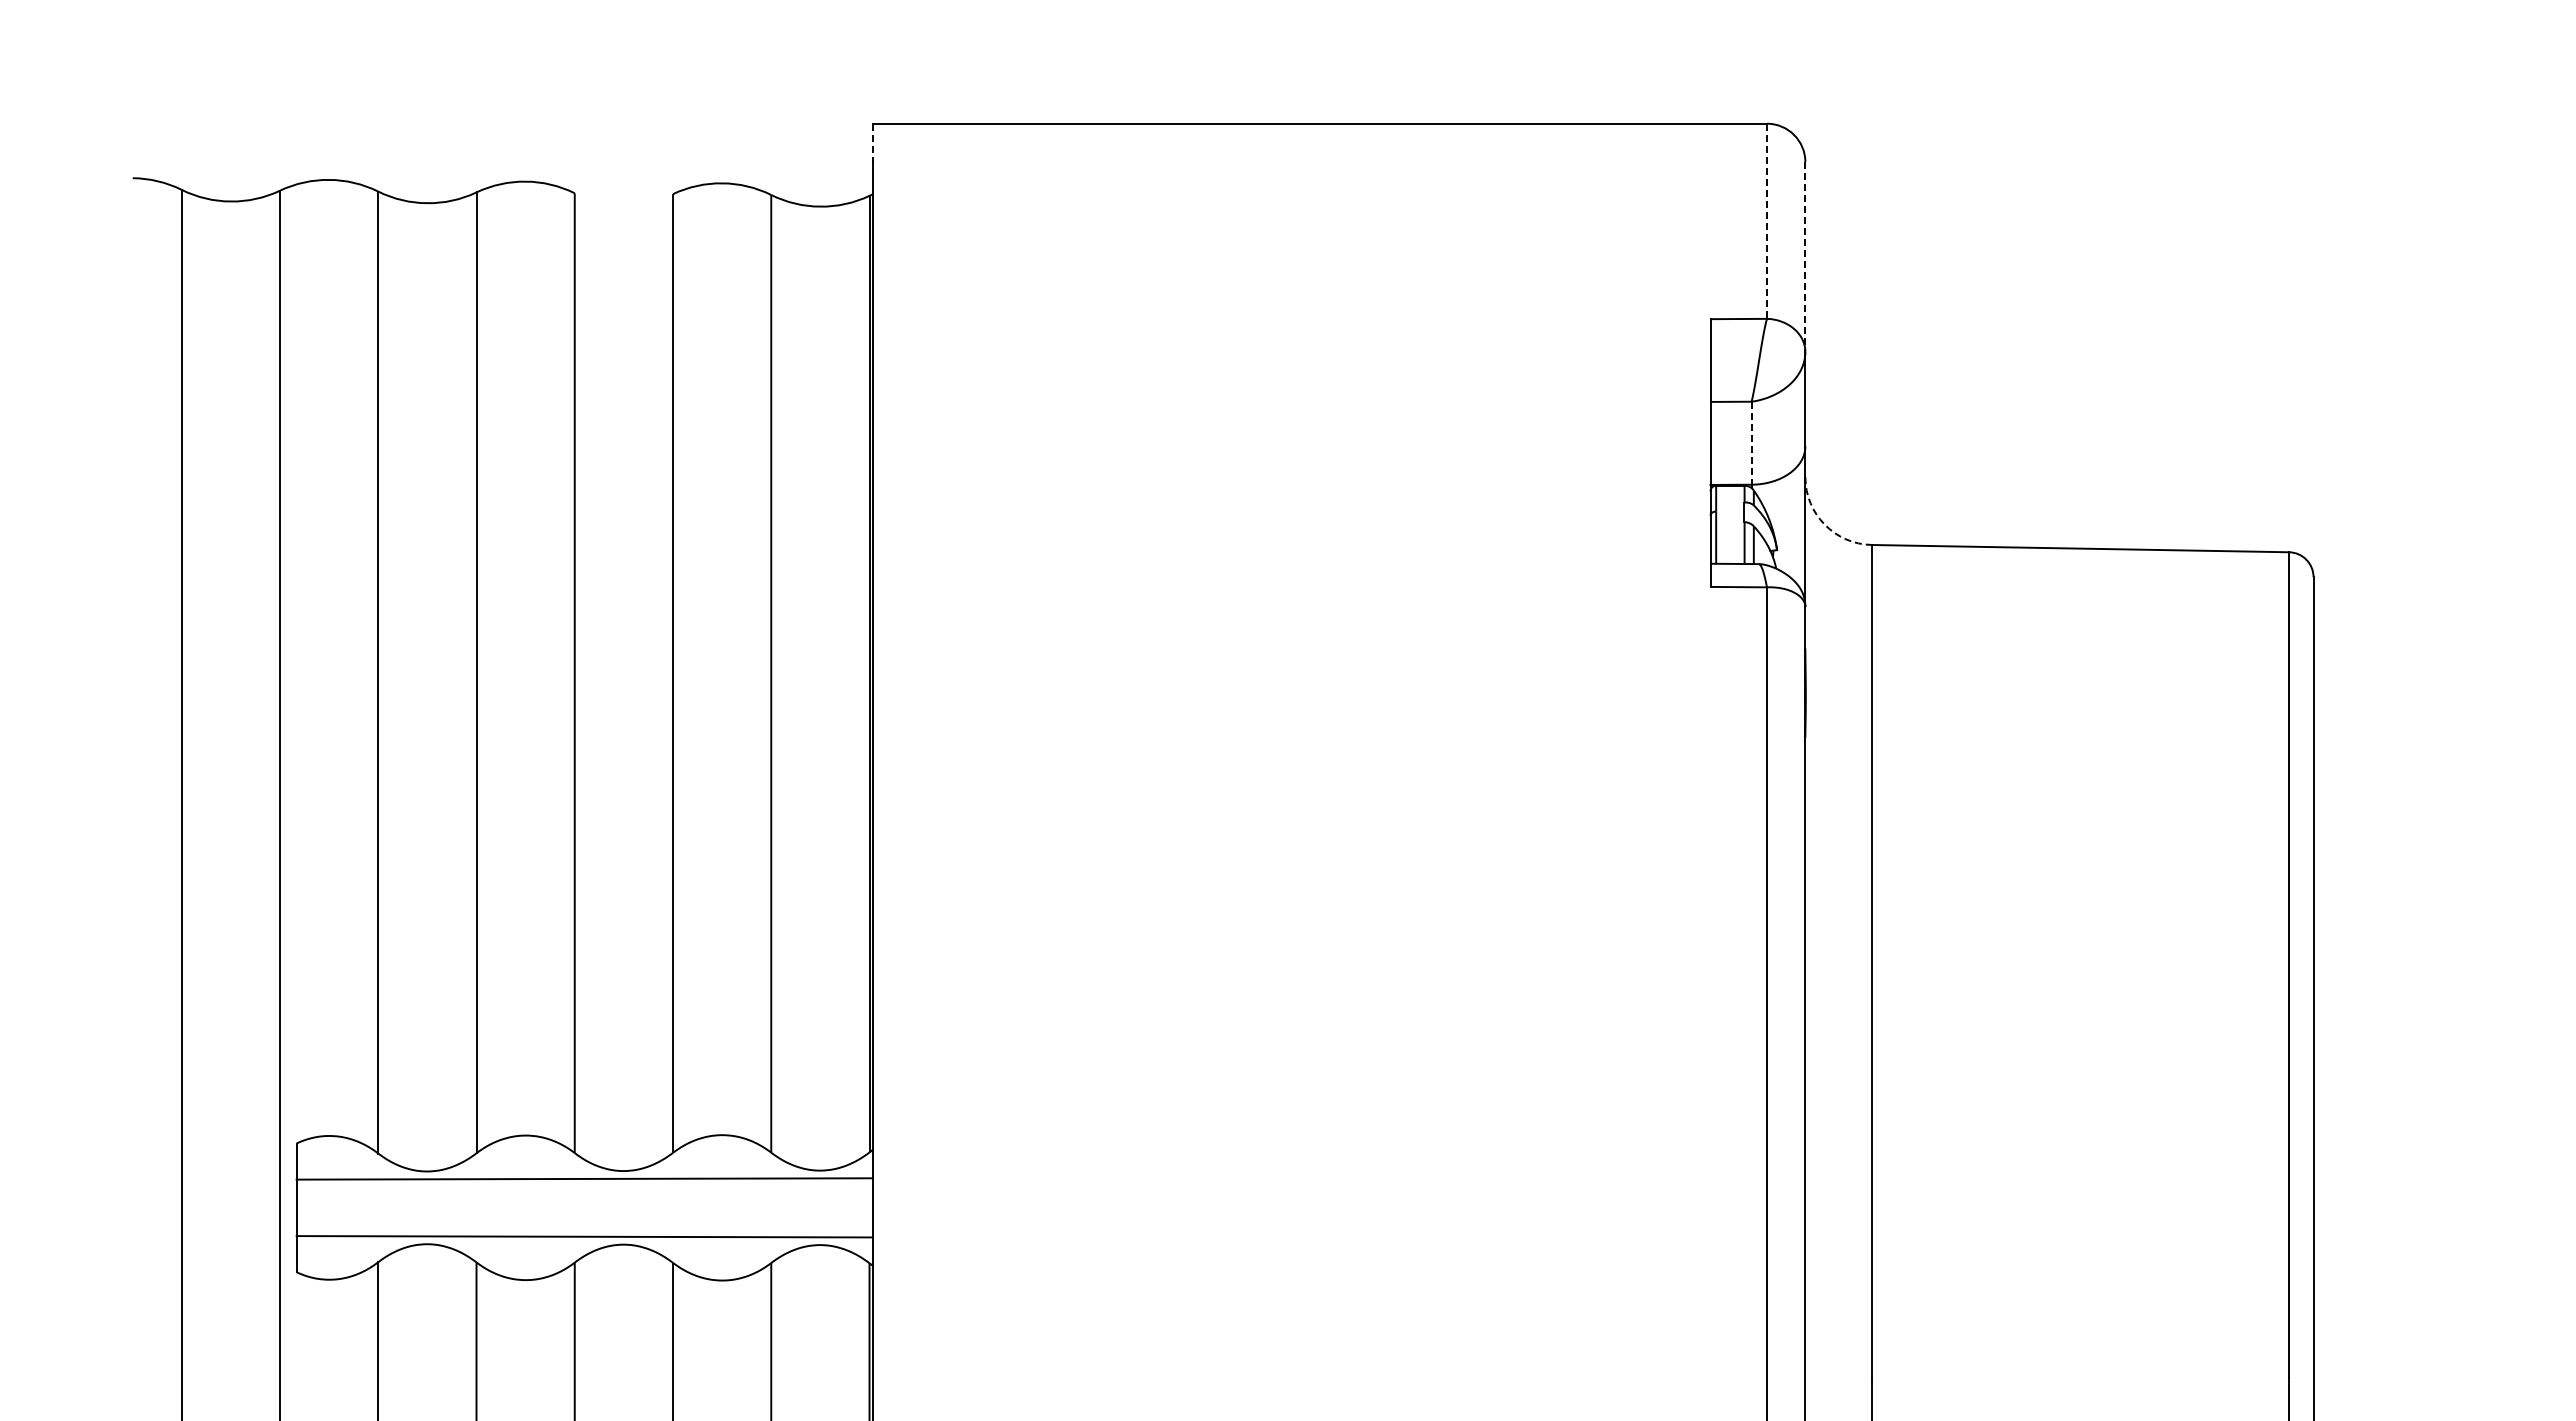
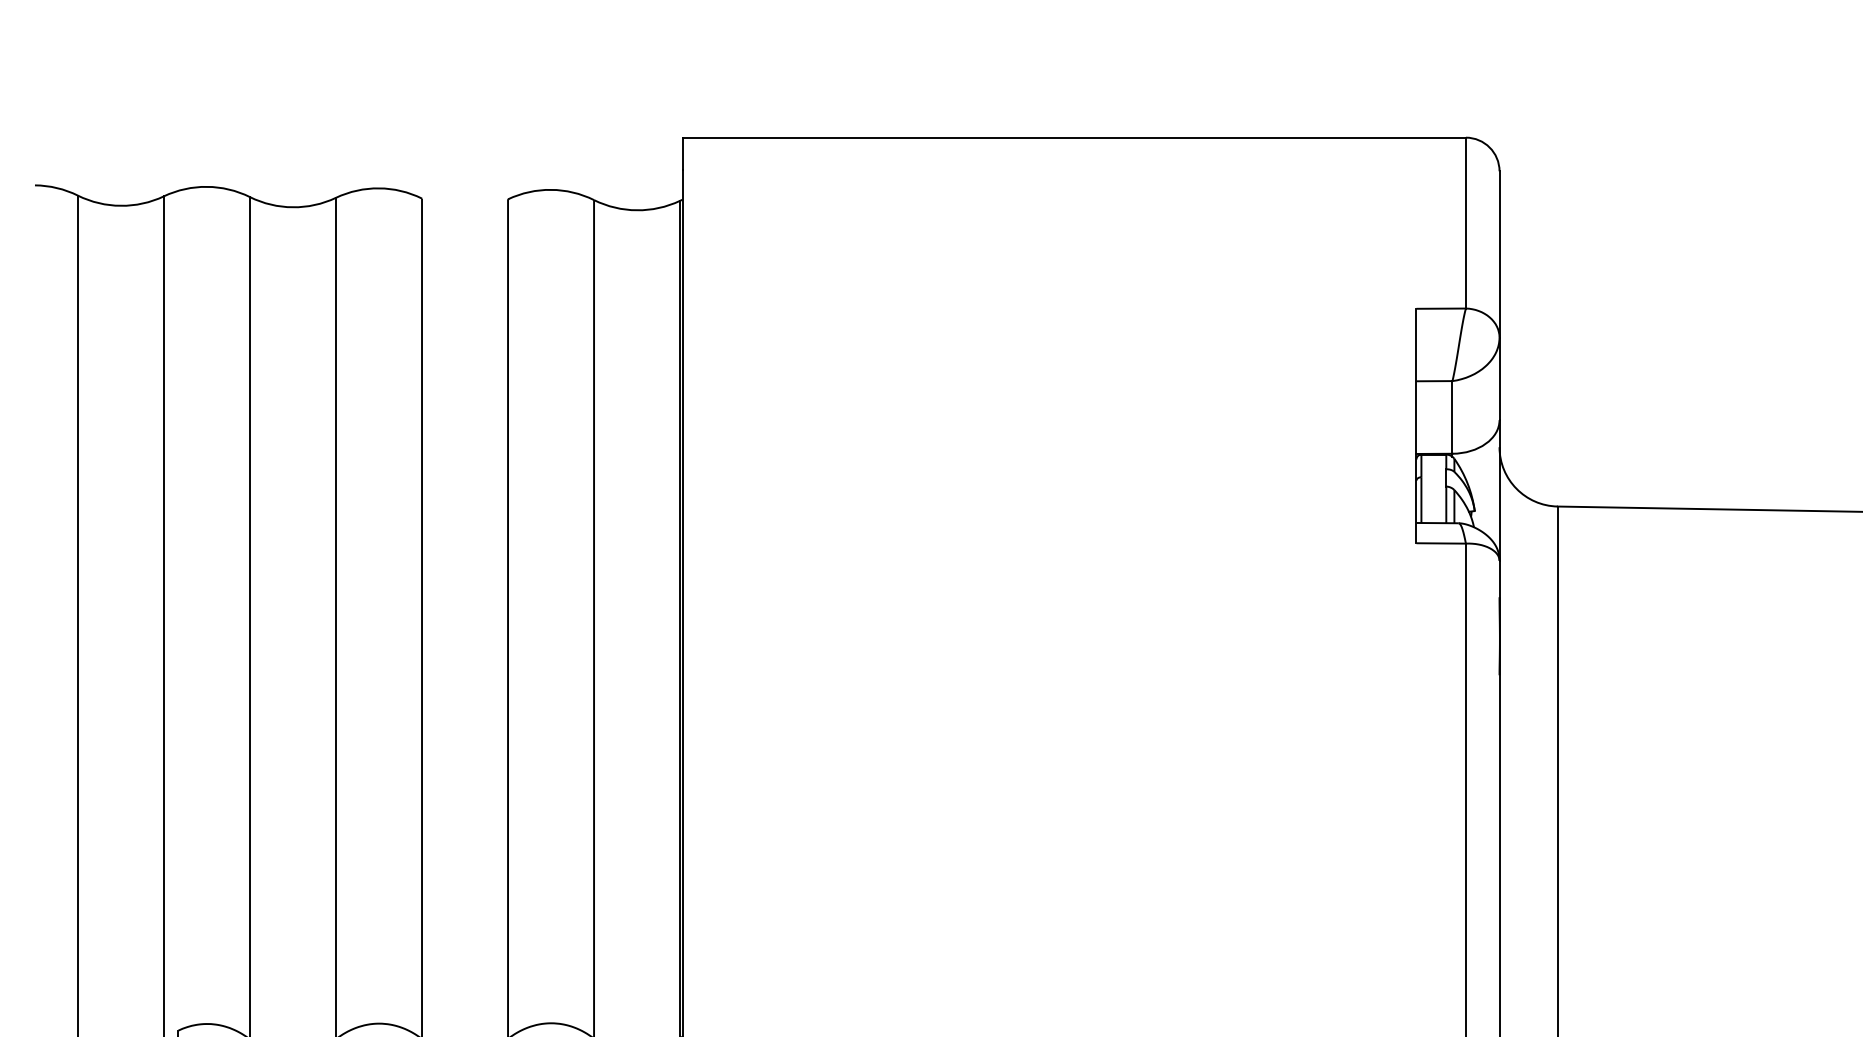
line: (872, 142) -> (682, 154), dashed -> solid
line: (1766, 221) -> (1465, 223), dashed -> solid
line: (1805, 257) -> (1499, 254), dashed -> solid
line: (1751, 443) -> (1452, 417), dashed -> solid
arc: (1824, 524) -> (1516, 488), dashed -> solid

